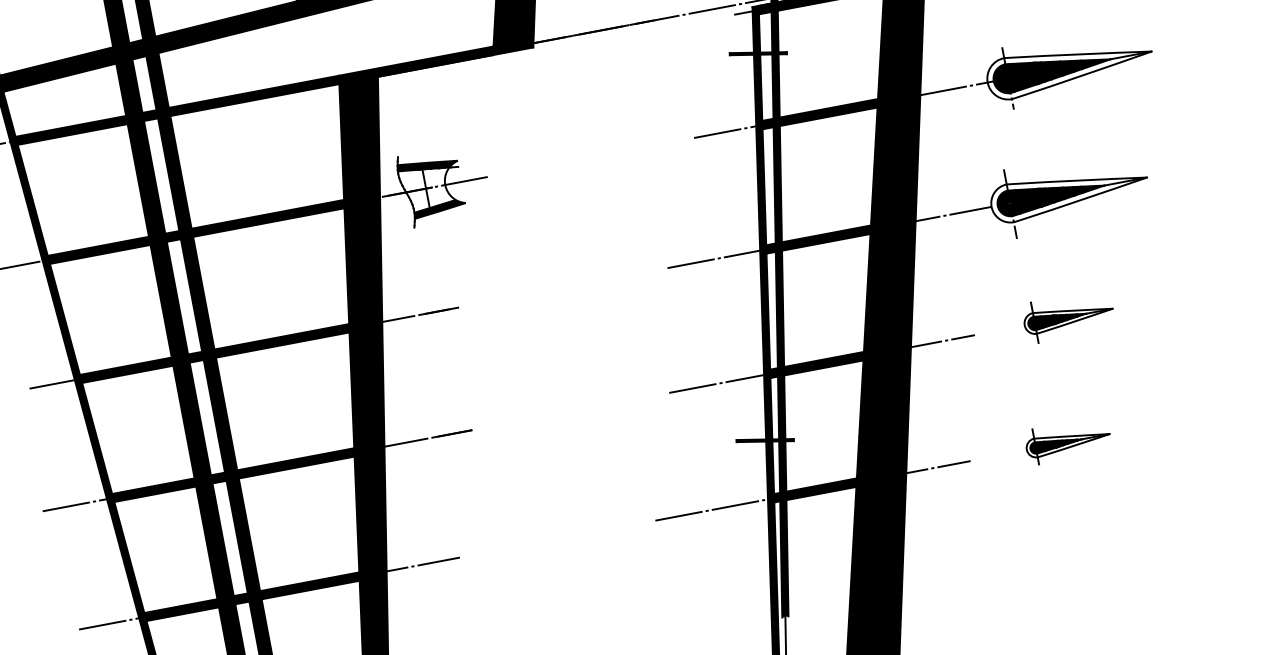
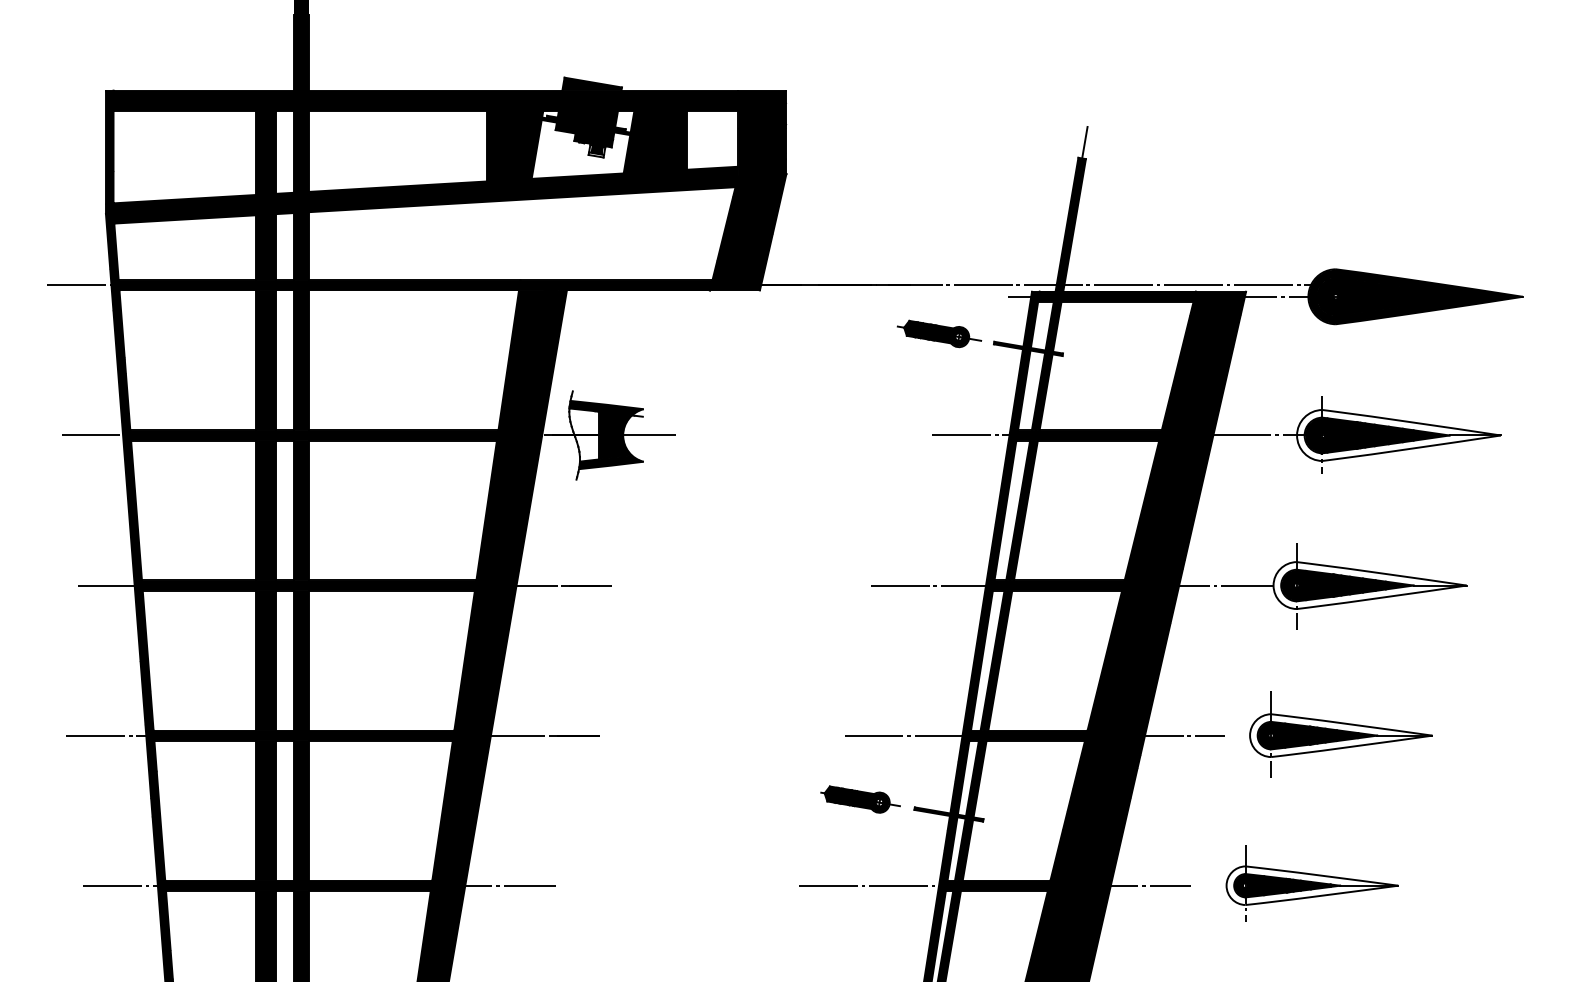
part: (684, 54) -> (939, 333), added
fill: (439, 186) -> (615, 435), added
part: (1068, 316) -> (1340, 734), size x1.67
part: (1067, 440) -> (1311, 883), size x1.67
part: (691, 441) -> (860, 799), added

